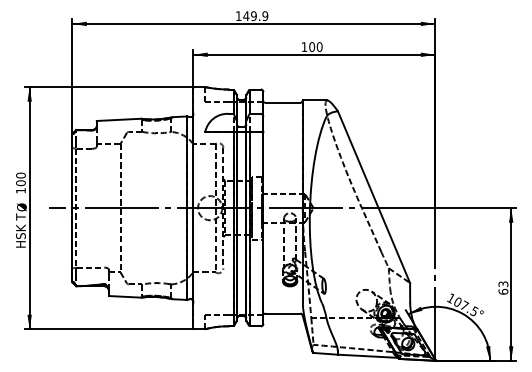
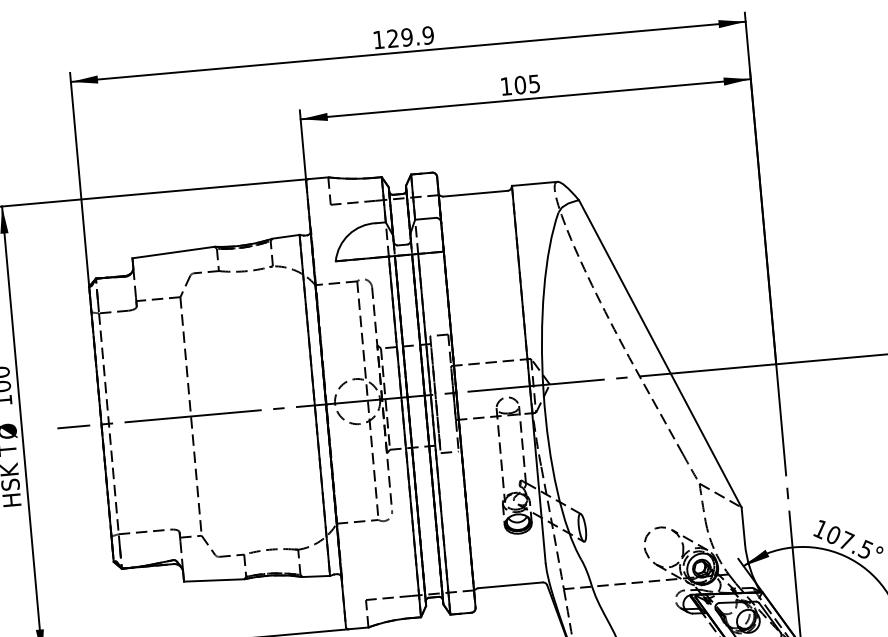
text: (246, 15) -> (393, 37), 149.9 -> 129.9
text: (319, 46) -> (534, 82), 100 -> 105

